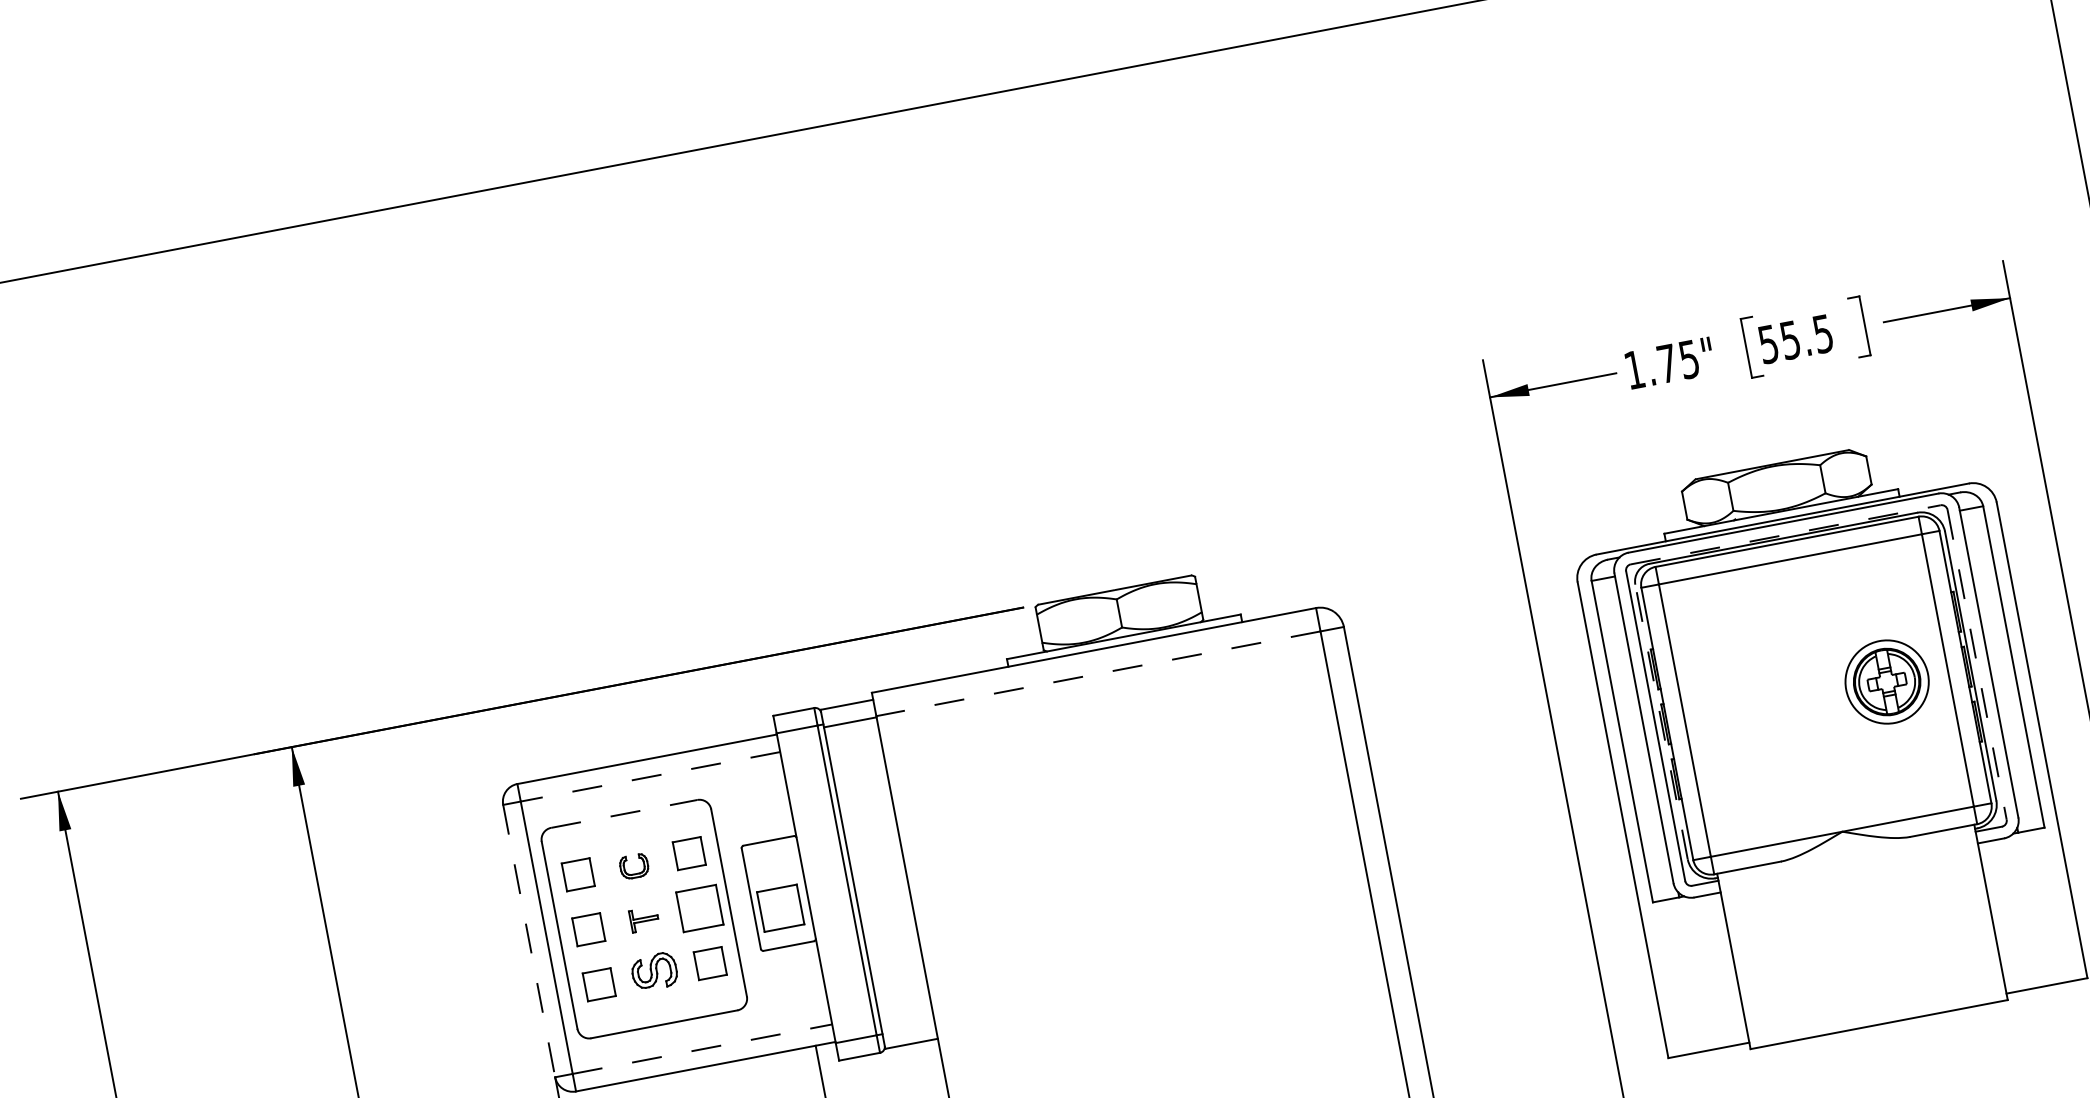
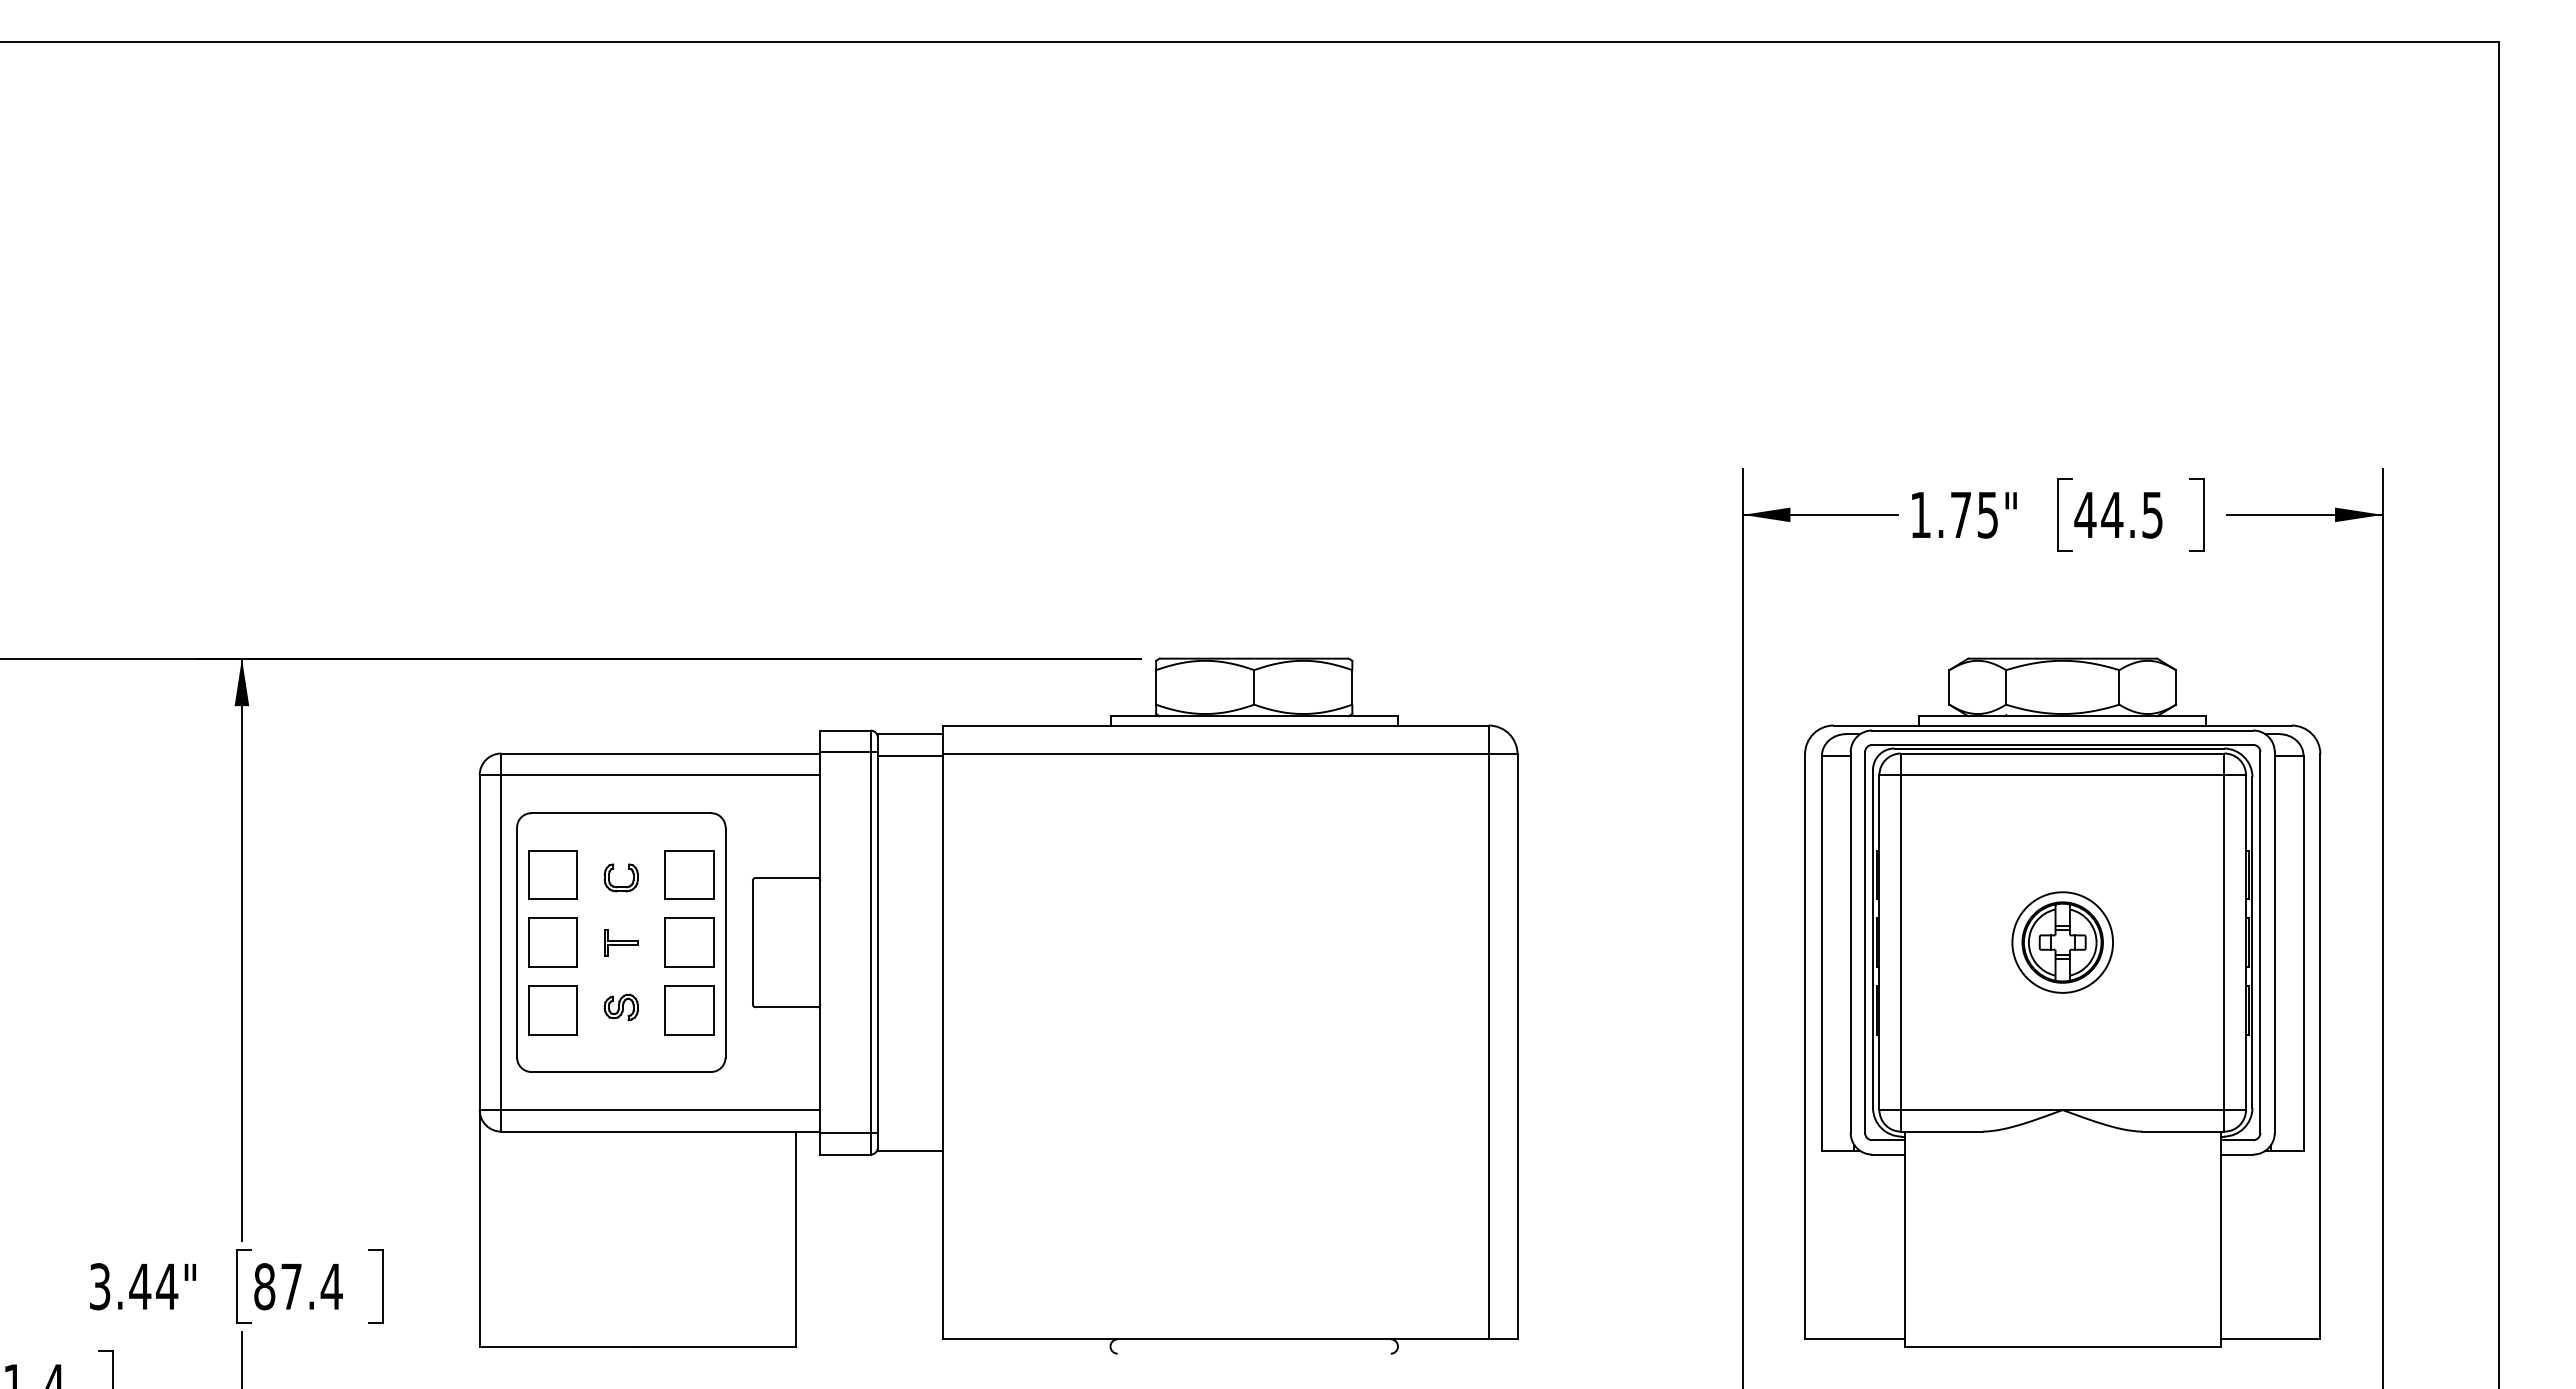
text: (1779, 342) -> (2098, 515), 55.5 -> 44.5
line: (1786, 534) -> (2063, 744), dashed -> solid
line: (1977, 665) -> (2260, 943), dashed -> solid
line: (1098, 674) -> (1215, 754), dashed -> solid
part: (1886, 682) -> (2062, 942), moved
line: (1661, 721) -> (1872, 938), dashed -> solid
line: (650, 777) -> (660, 775), dashed -> solid
line: (624, 814) -> (621, 813), dashed -> solid
part: (689, 853) -> (689, 874), size x1.43
part: (577, 874) -> (552, 874), size x1.43
part: (780, 908) -> (785, 960), removed
part: (588, 929) -> (552, 942), size x1.43
line: (529, 941) -> (479, 943), dashed -> solid
part: (710, 963) -> (689, 1010), size x1.43
part: (653, 972) -> (620, 1007), size x0.62
part: (598, 985) -> (552, 1010), size x1.43
line: (702, 1049) -> (660, 1110), dashed -> solid

